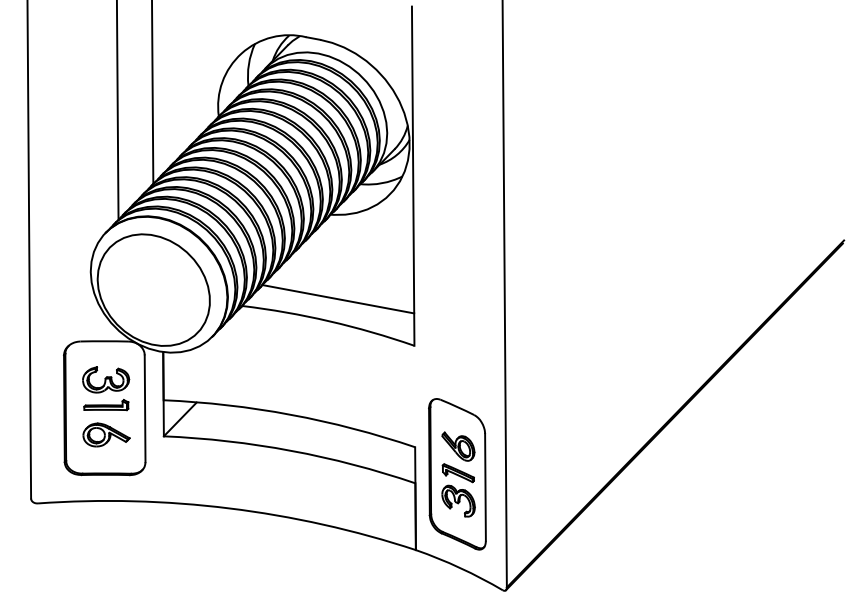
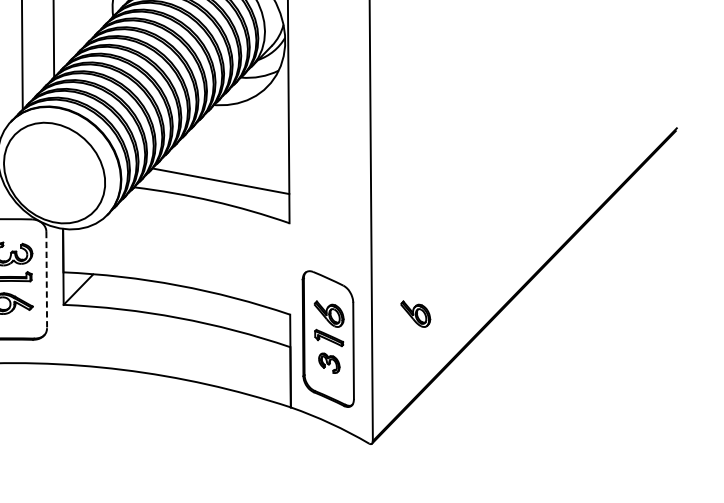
line: (145, 409) -> (47, 280), solid -> dashed
part: (554, 446) -> (415, 314), added
part: (458, 500) -> (329, 362), size x0.7

